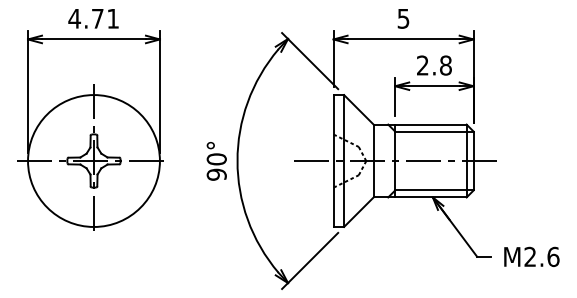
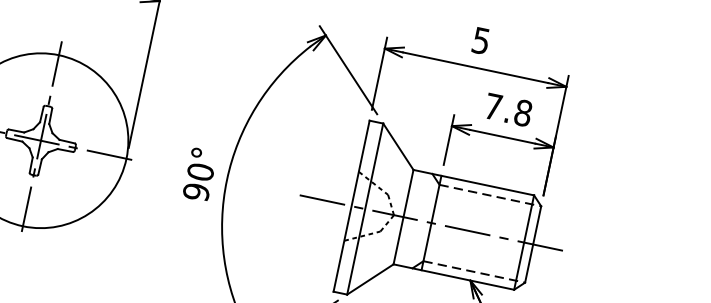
text: (422, 65) -> (492, 106), 2.8 -> 7.8
line: (434, 131) -> (490, 195), solid -> dashed
line: (434, 190) -> (474, 271), solid -> dashed

